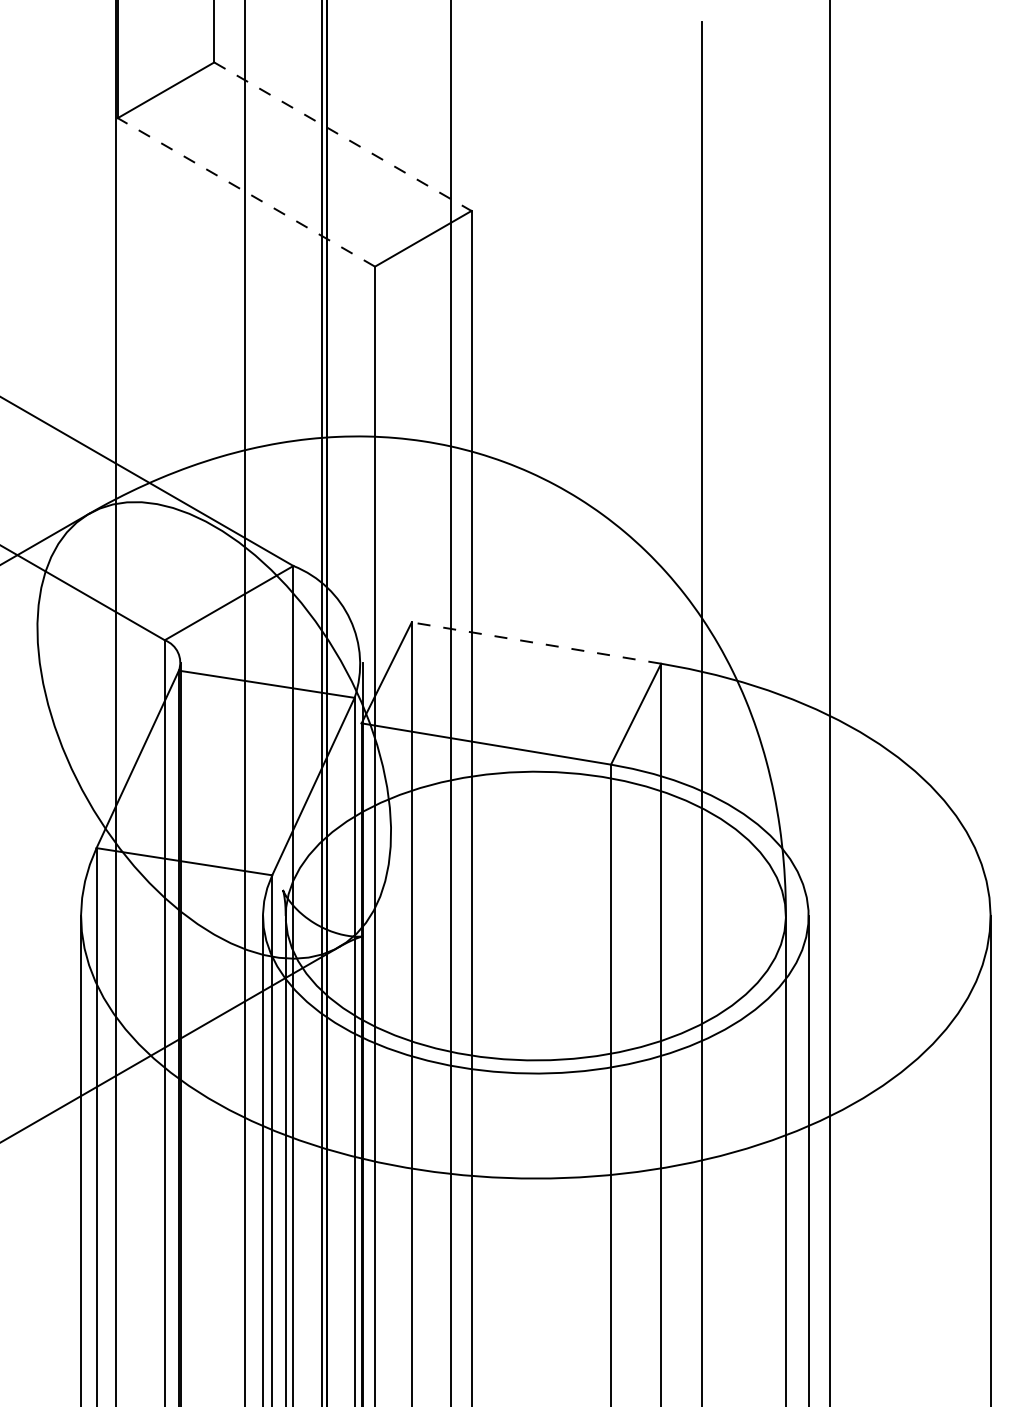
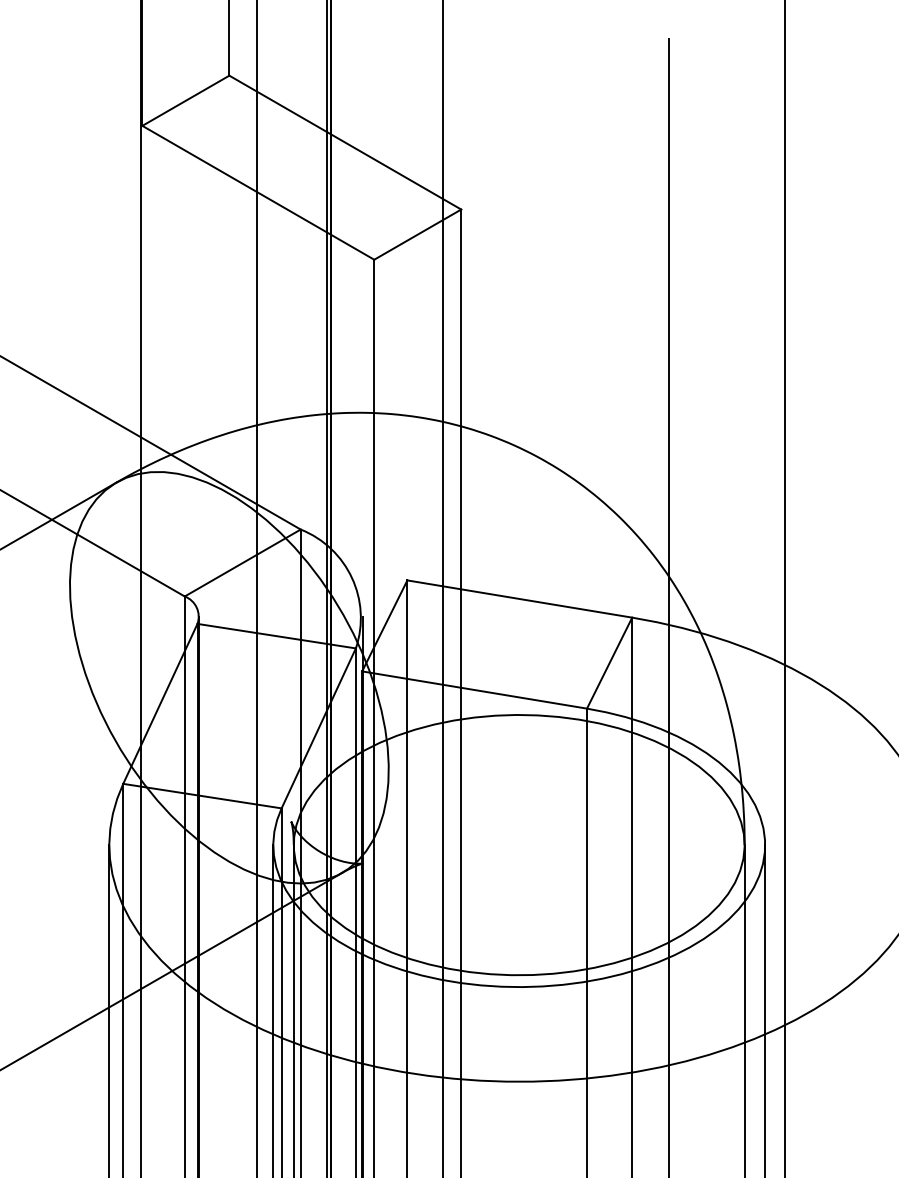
line: (342, 136) -> (344, 142), dashed -> solid
line: (246, 192) -> (258, 192), dashed -> solid
line: (535, 642) -> (518, 598), dashed -> solid

